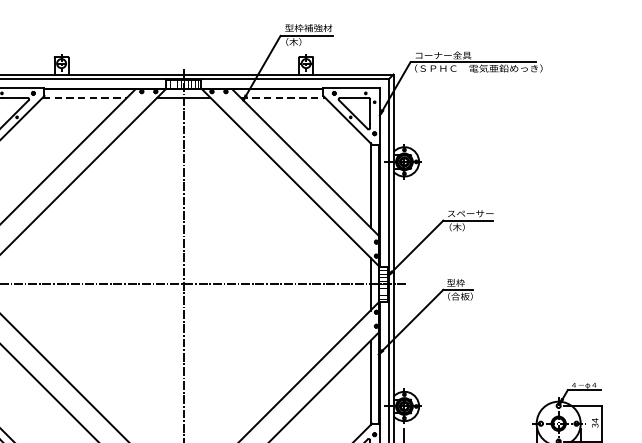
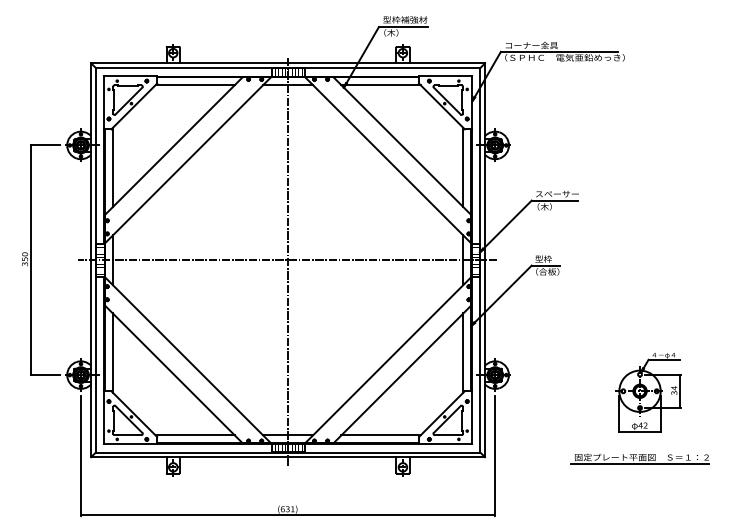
line: (85, 98) -> (195, 85), dashed -> solid
line: (282, 98) -> (380, 85), dashed -> solid

